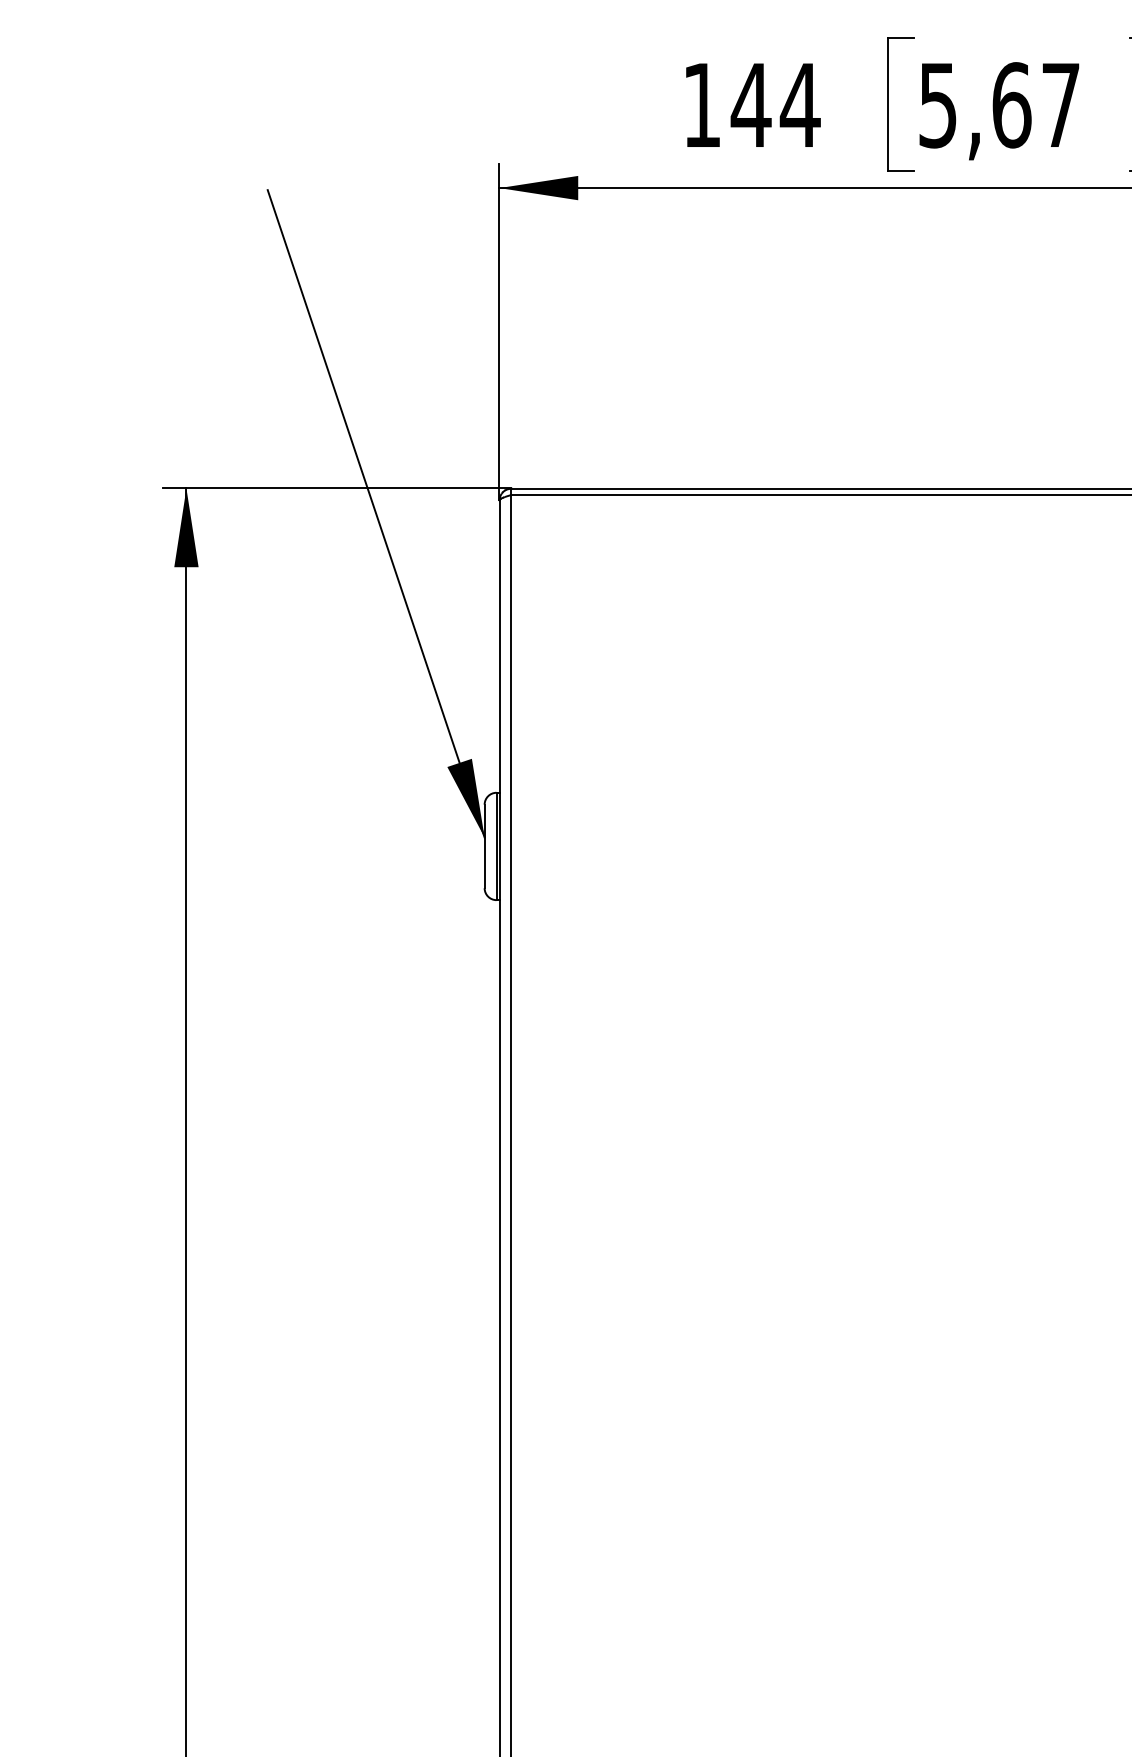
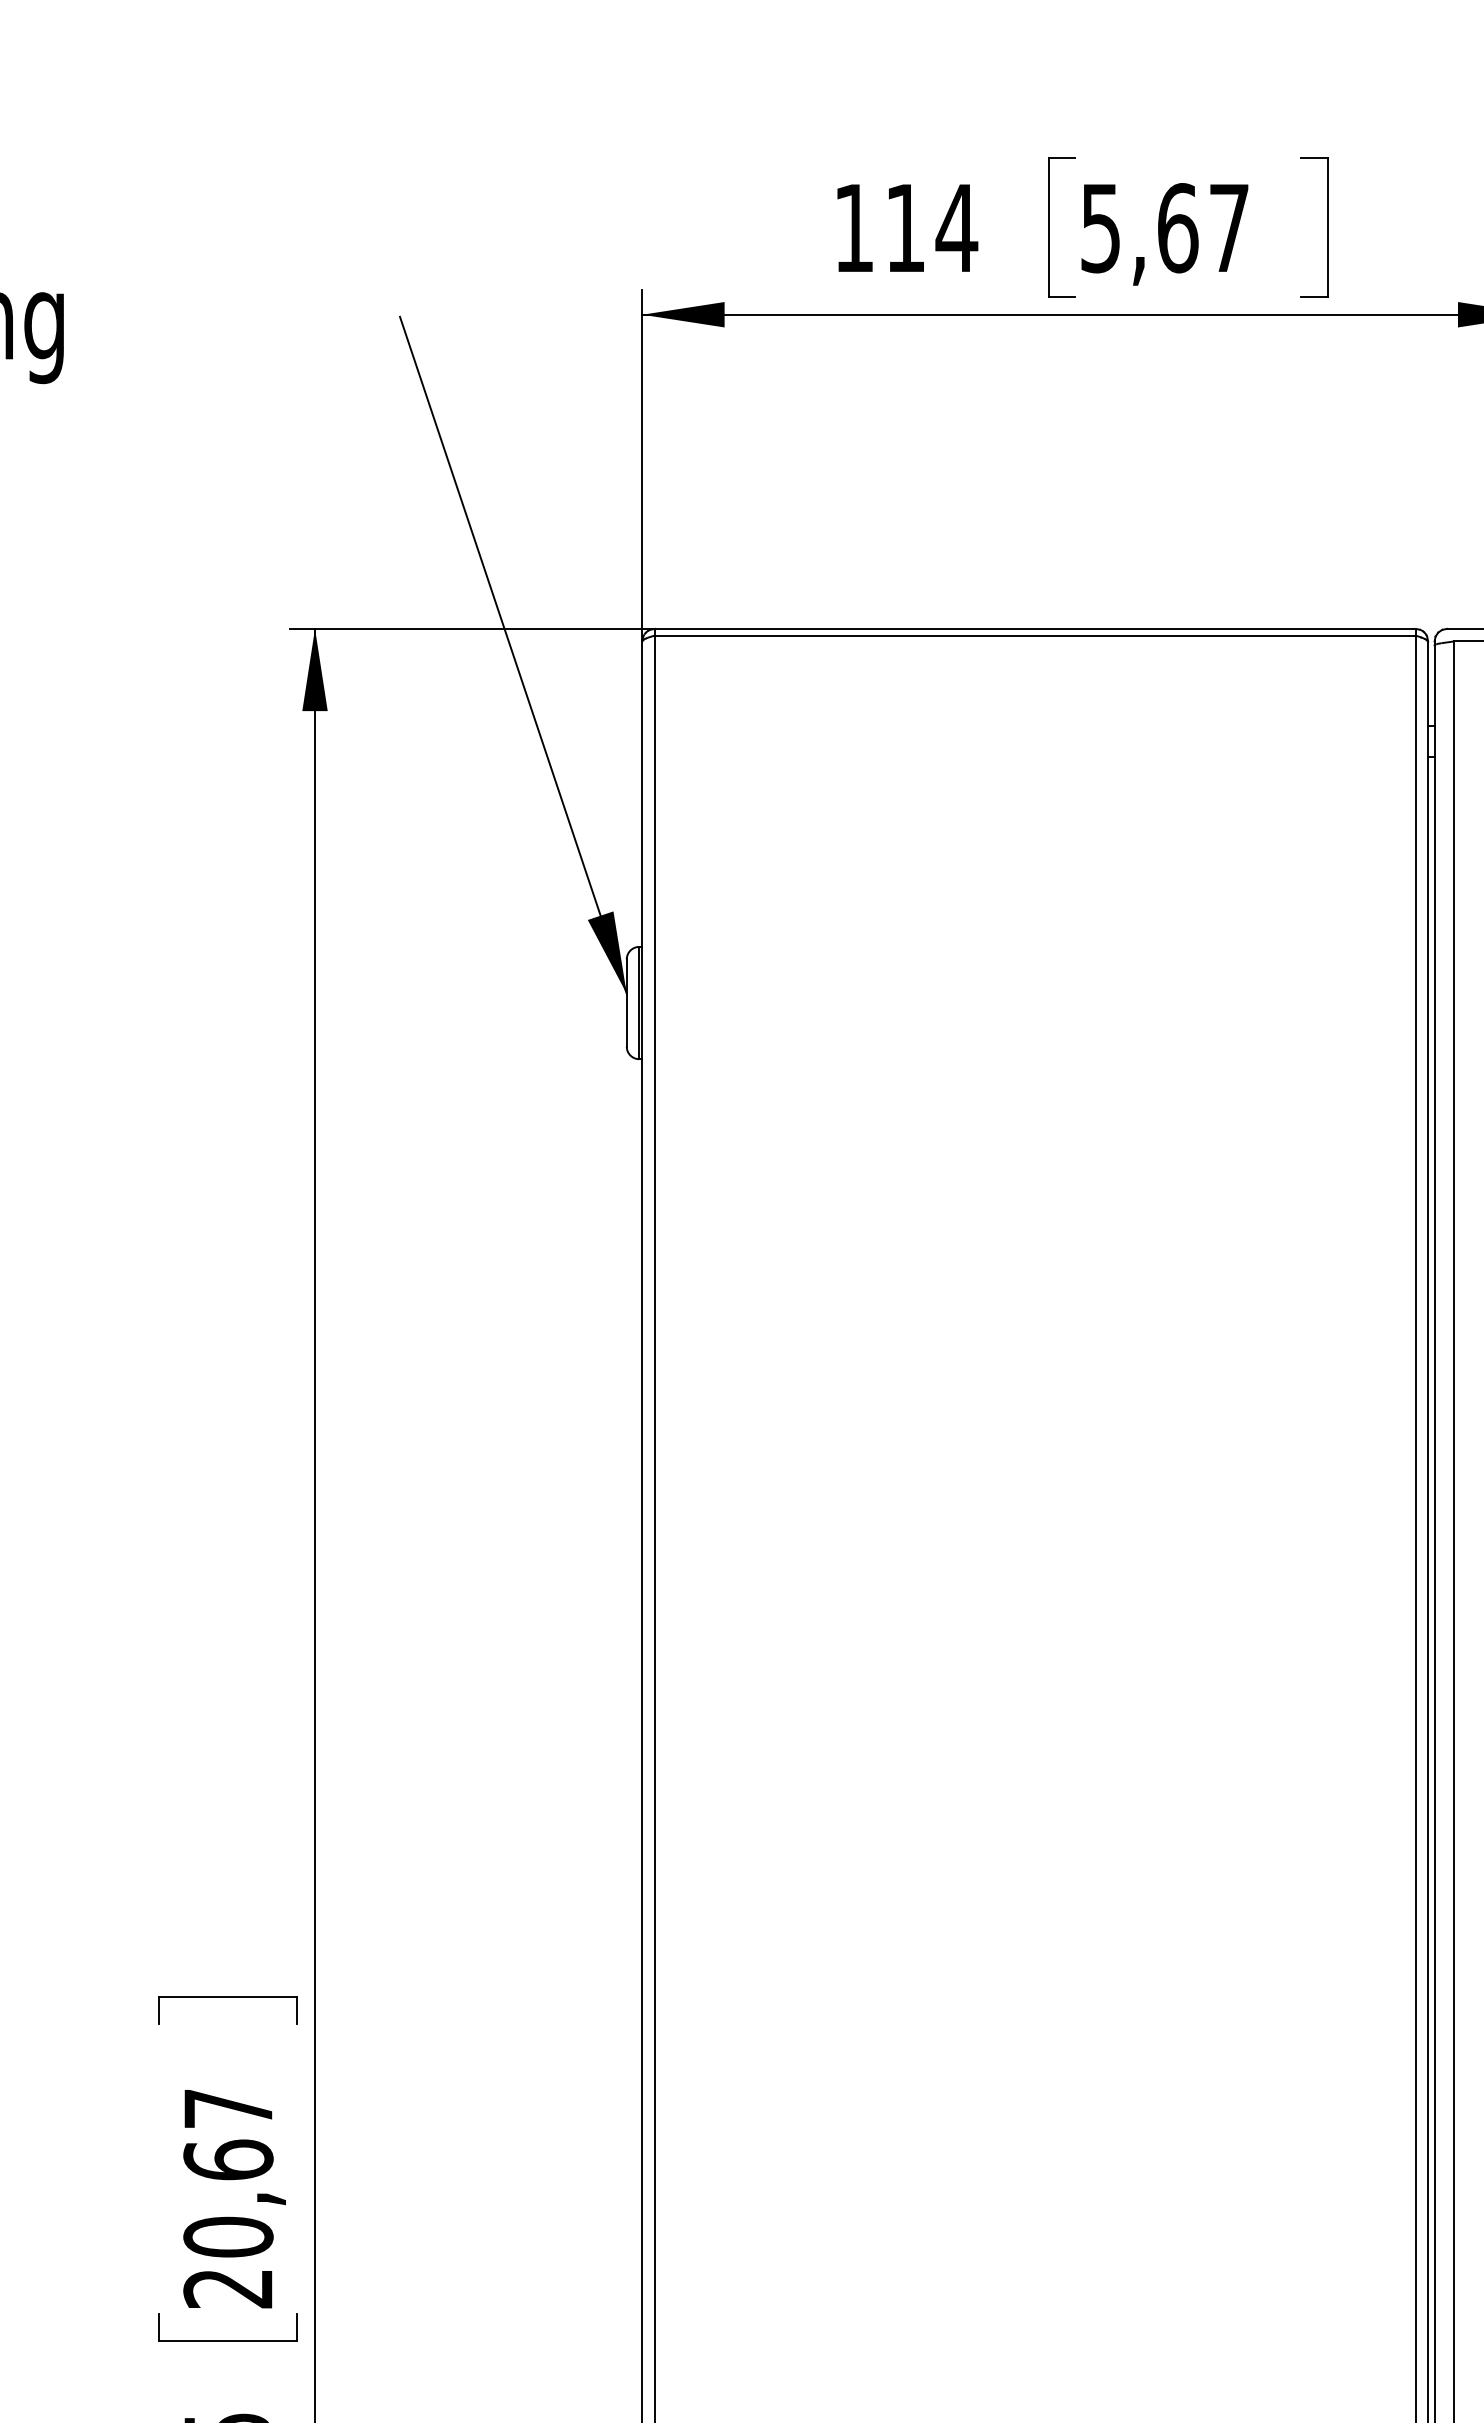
text: (751, 104) -> (905, 227), 144 -> 114

